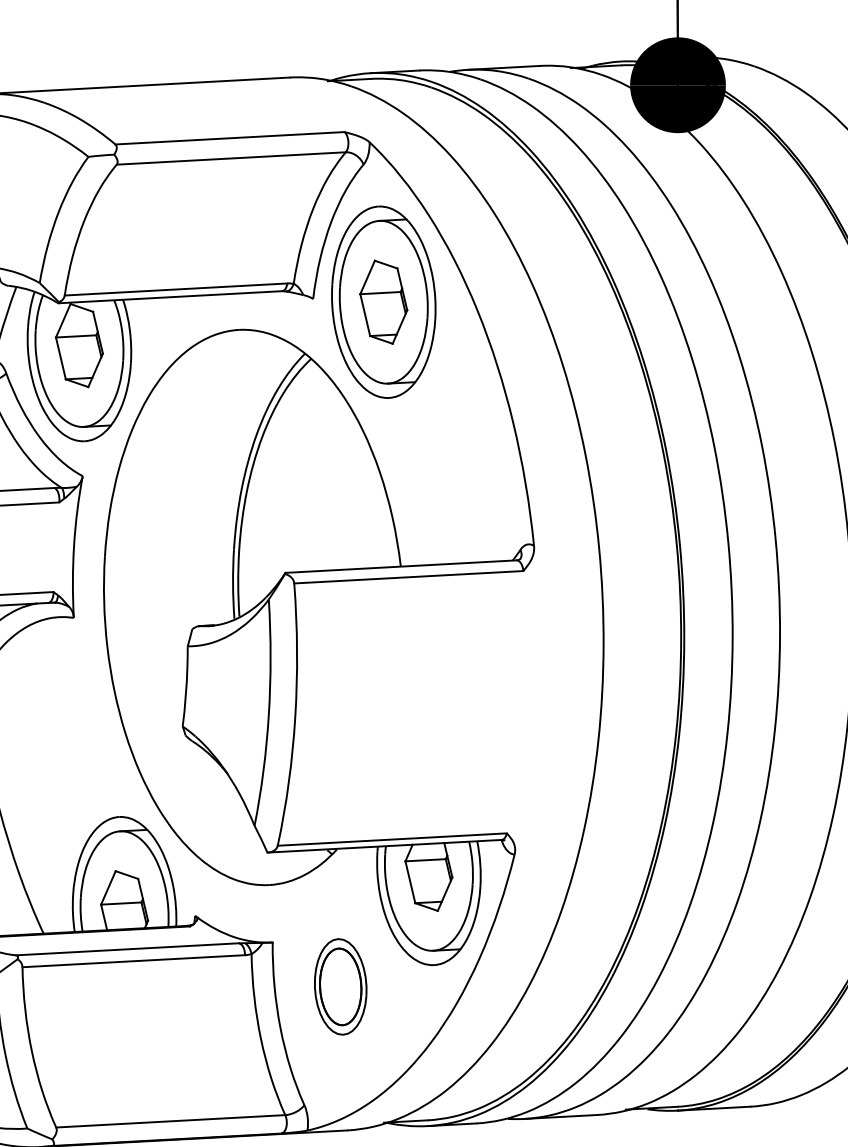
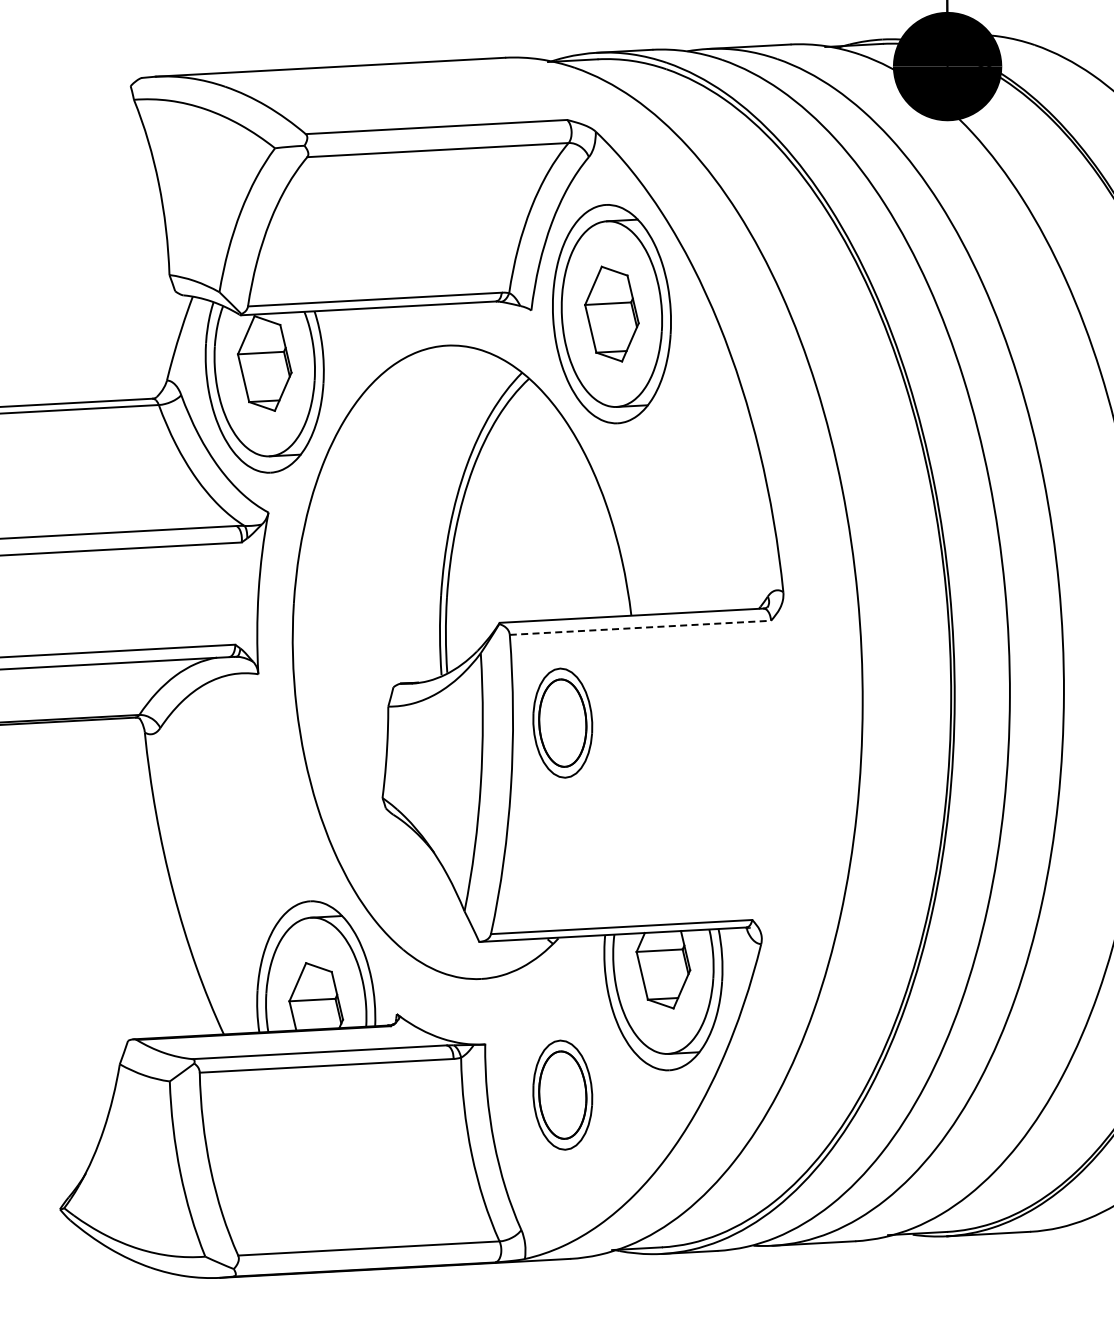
line: (408, 576) -> (640, 627), solid -> dashed
part: (340, 660) -> (562, 722), added

